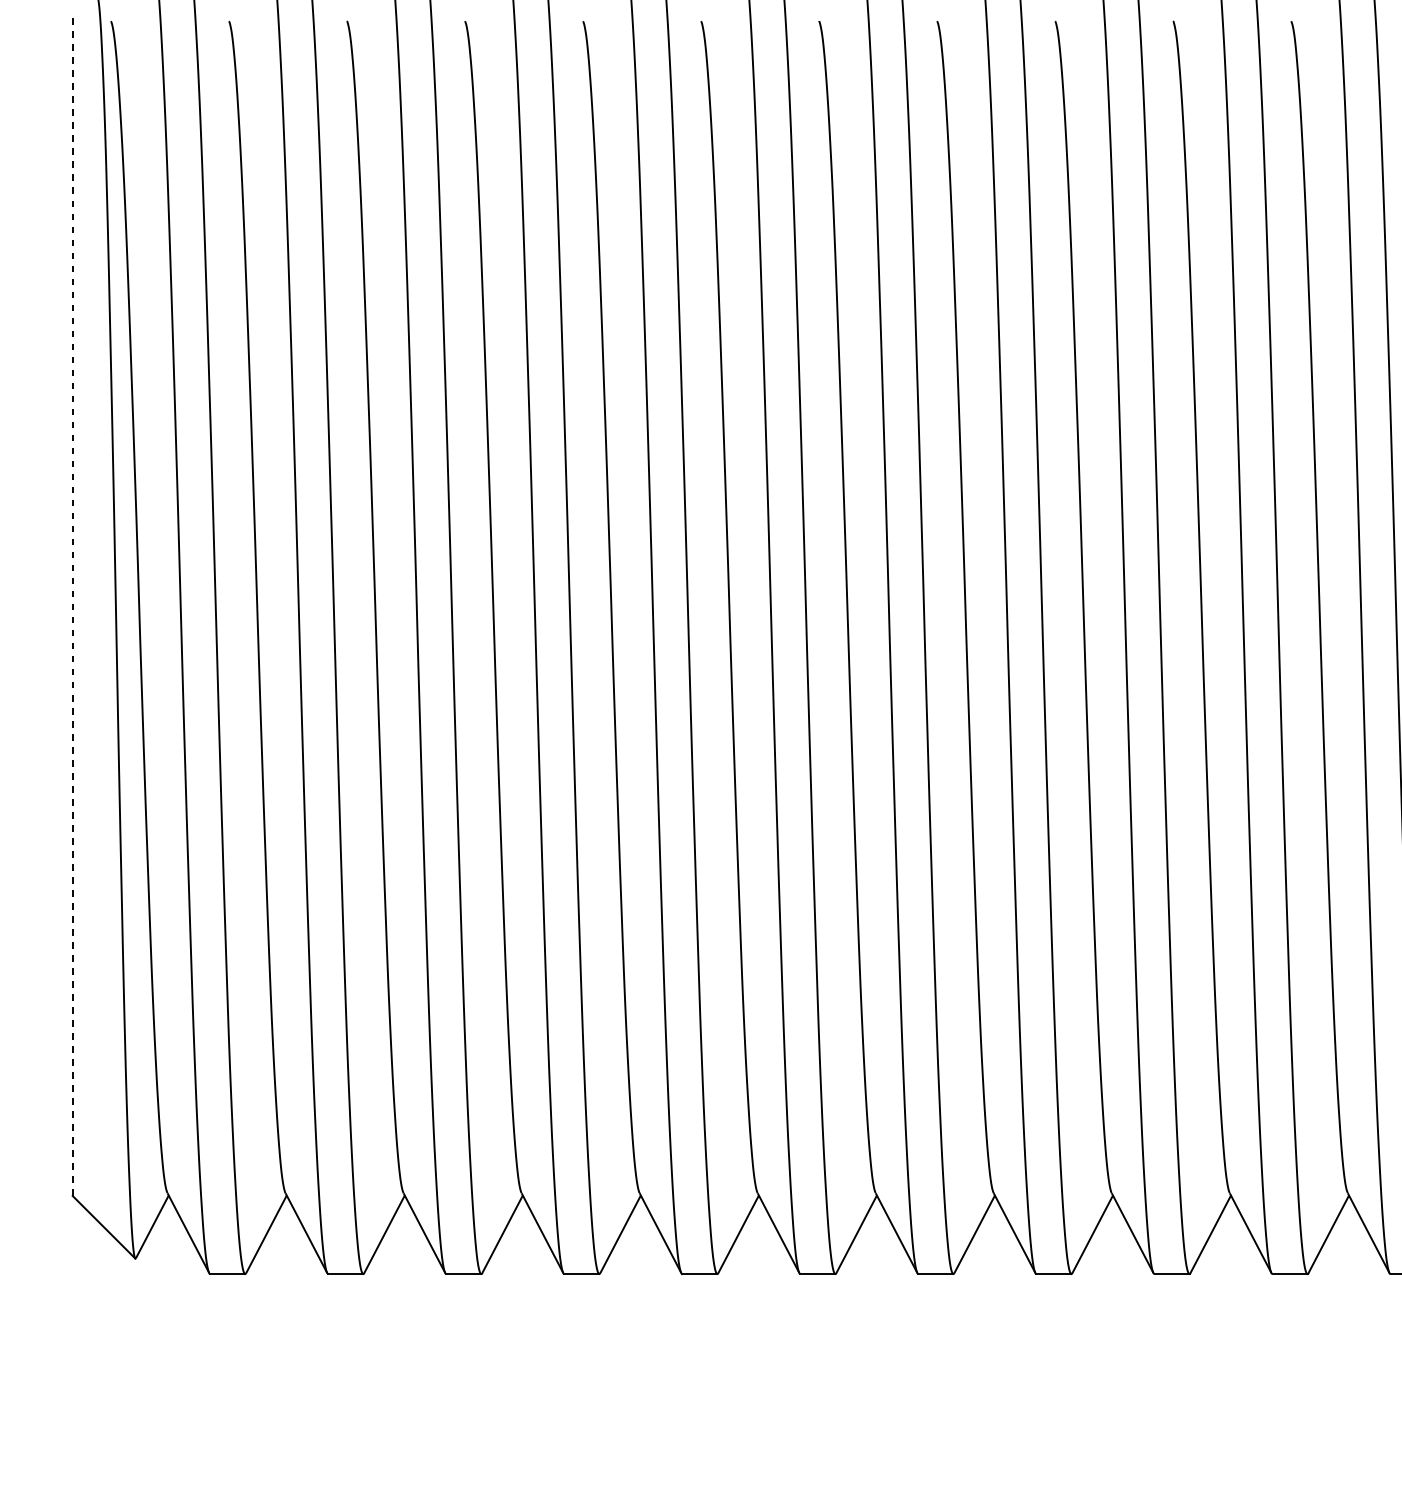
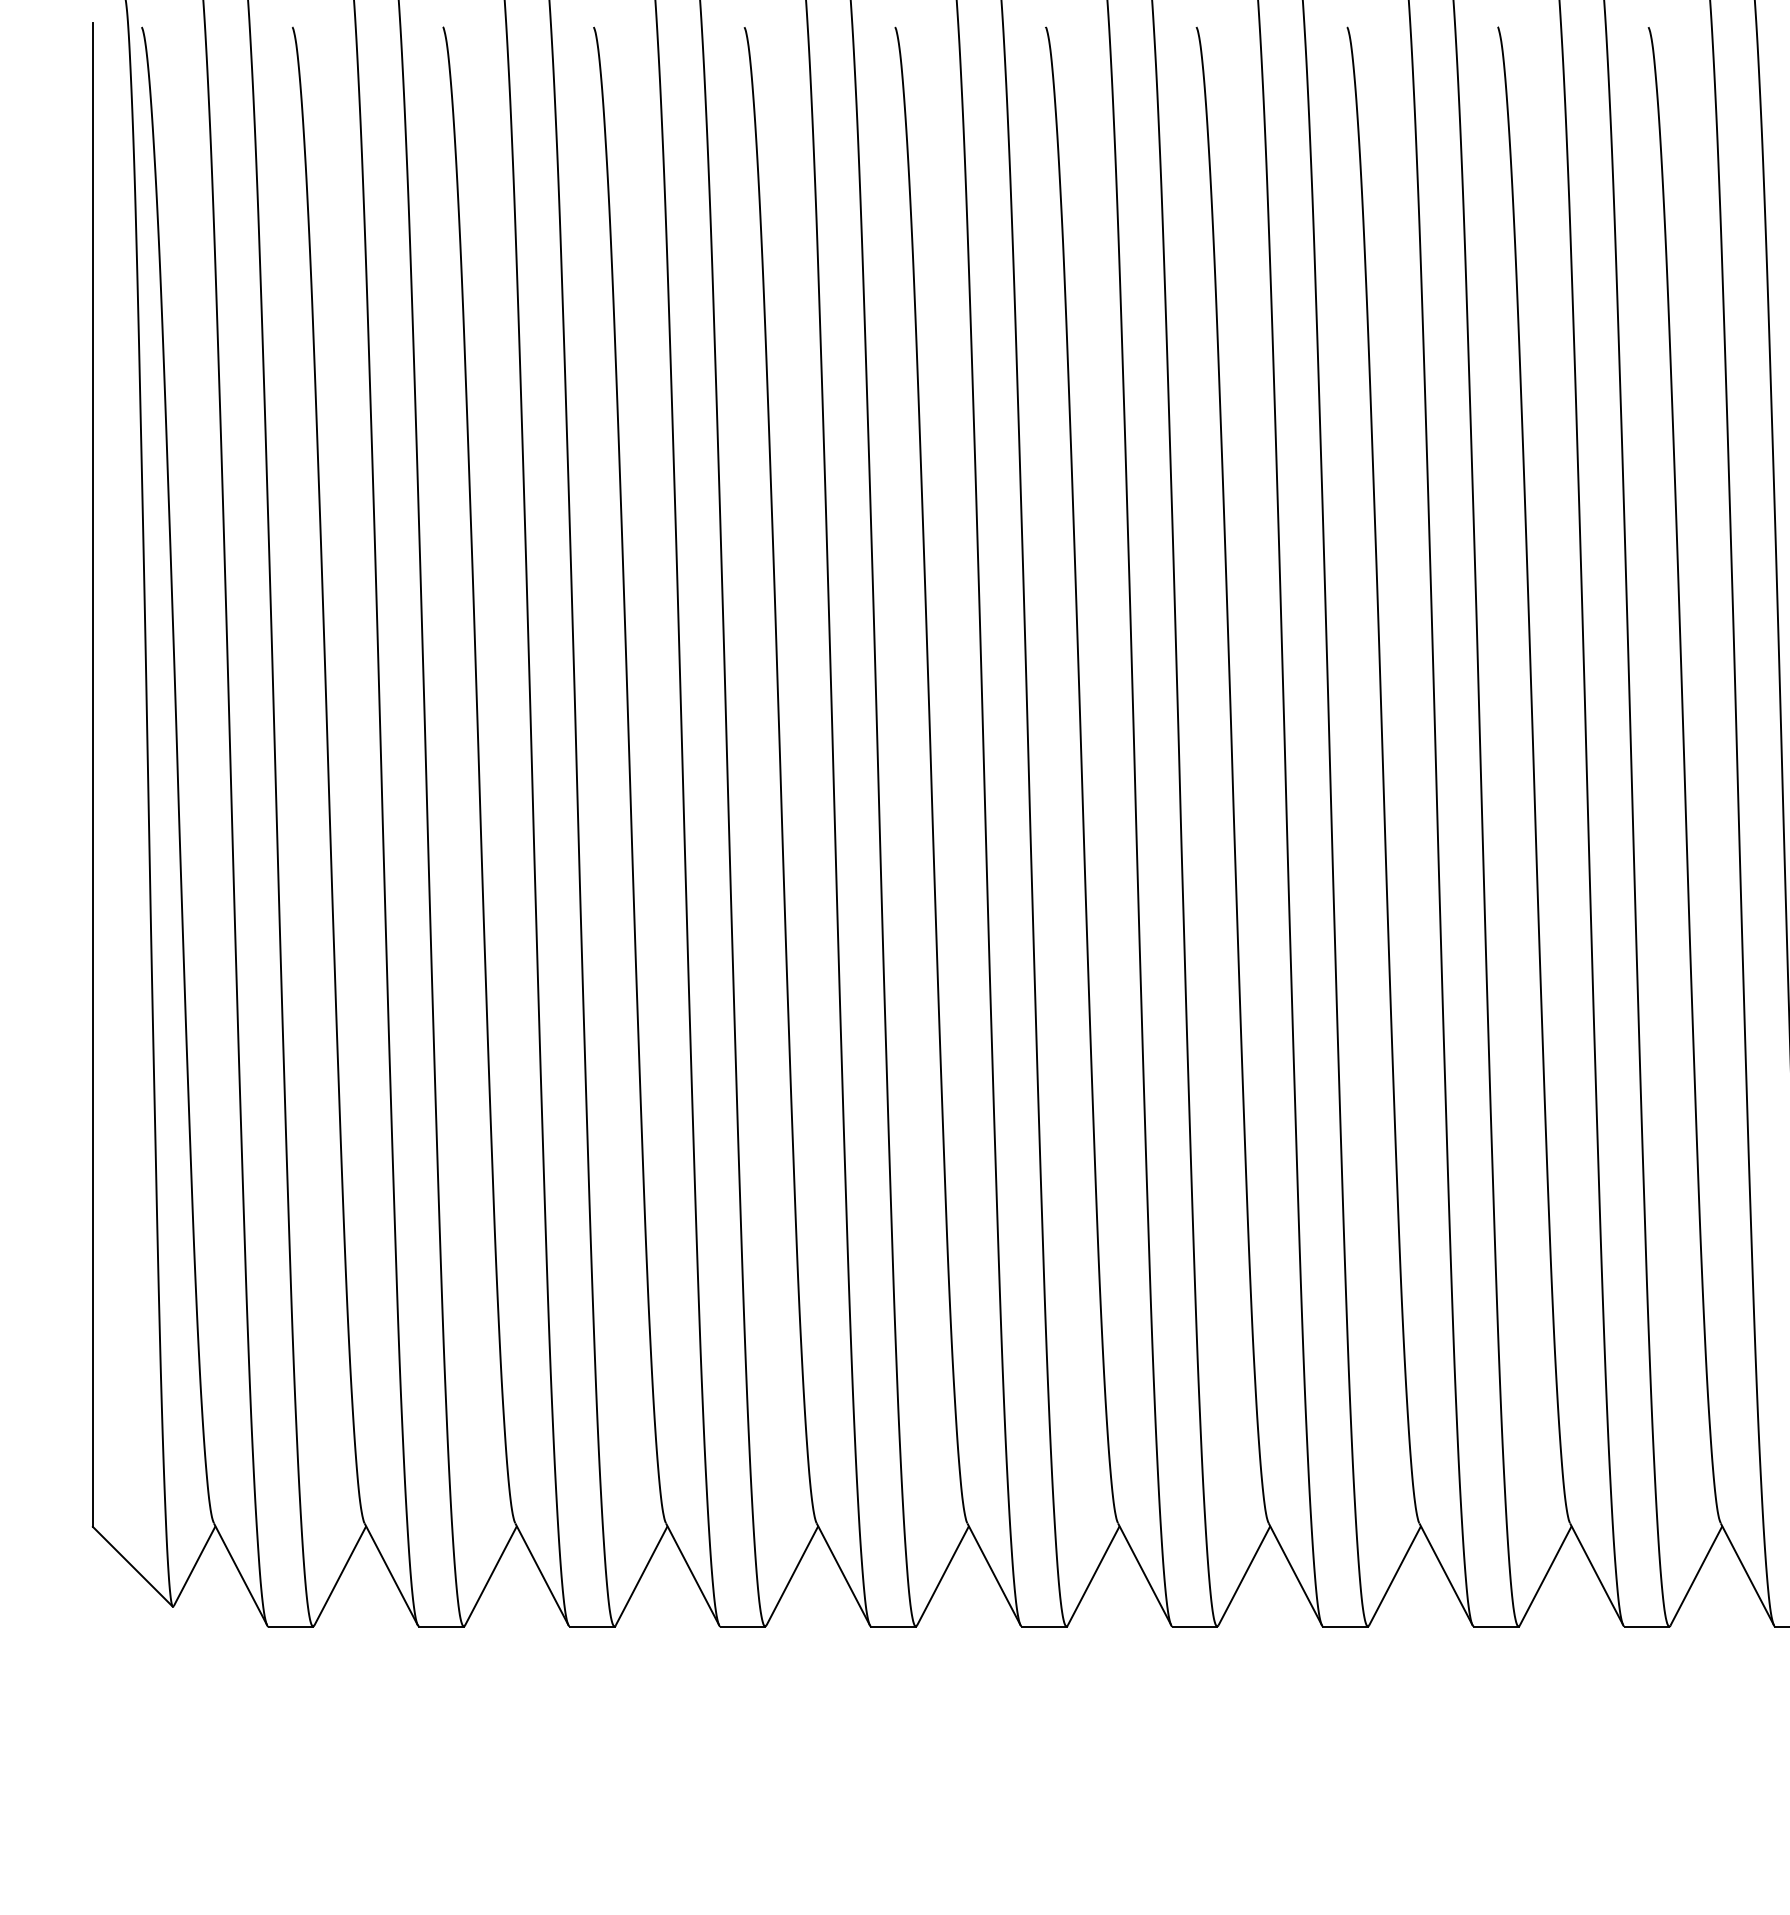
line: (72, 607) -> (92, 775), dashed -> solid

